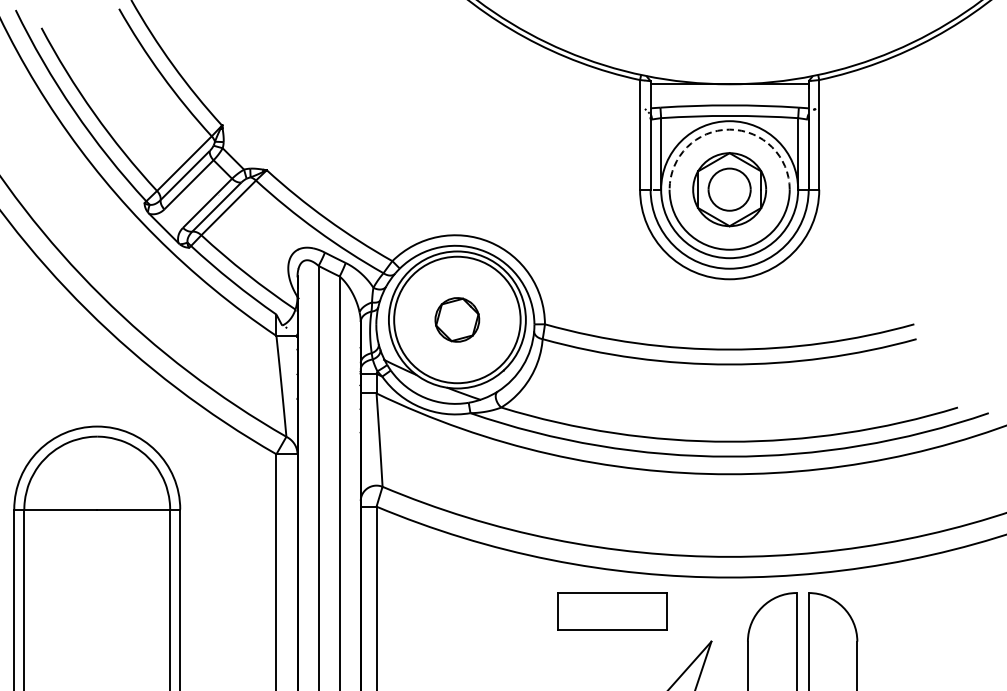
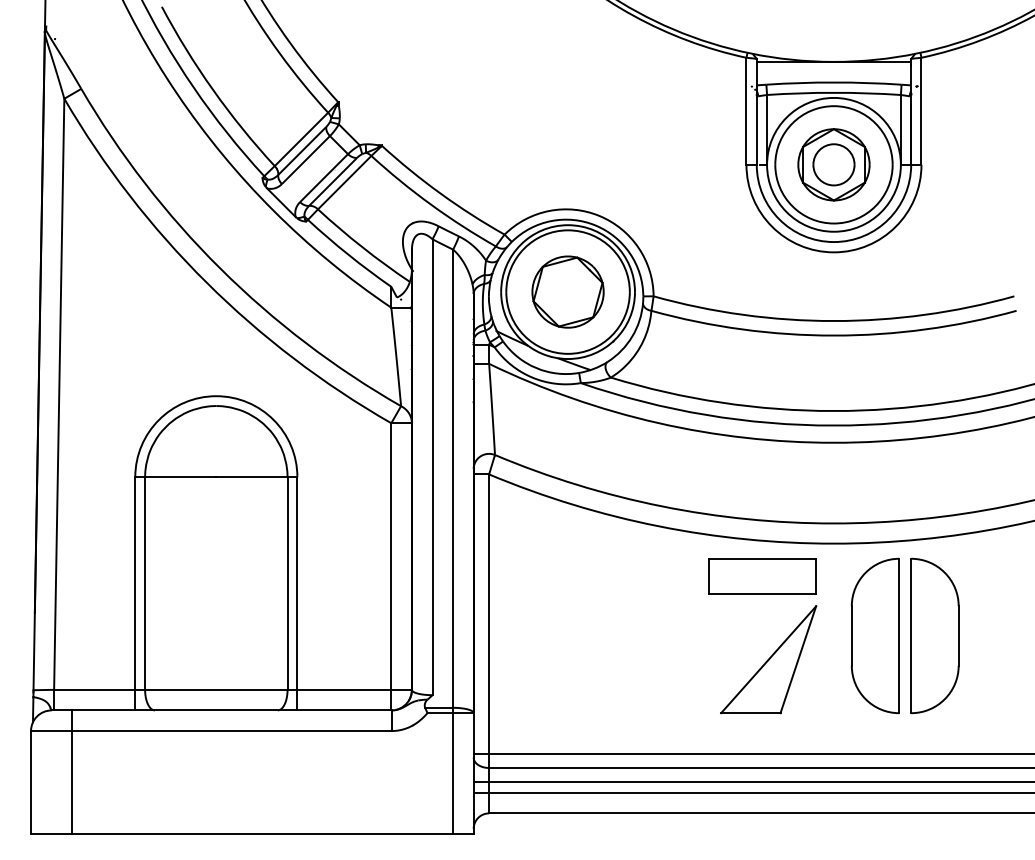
arc: (729, 129) -> (833, 106), dashed -> solid
part: (456, 319) -> (567, 291), size x1.67
part: (612, 611) -> (762, 576), moved

